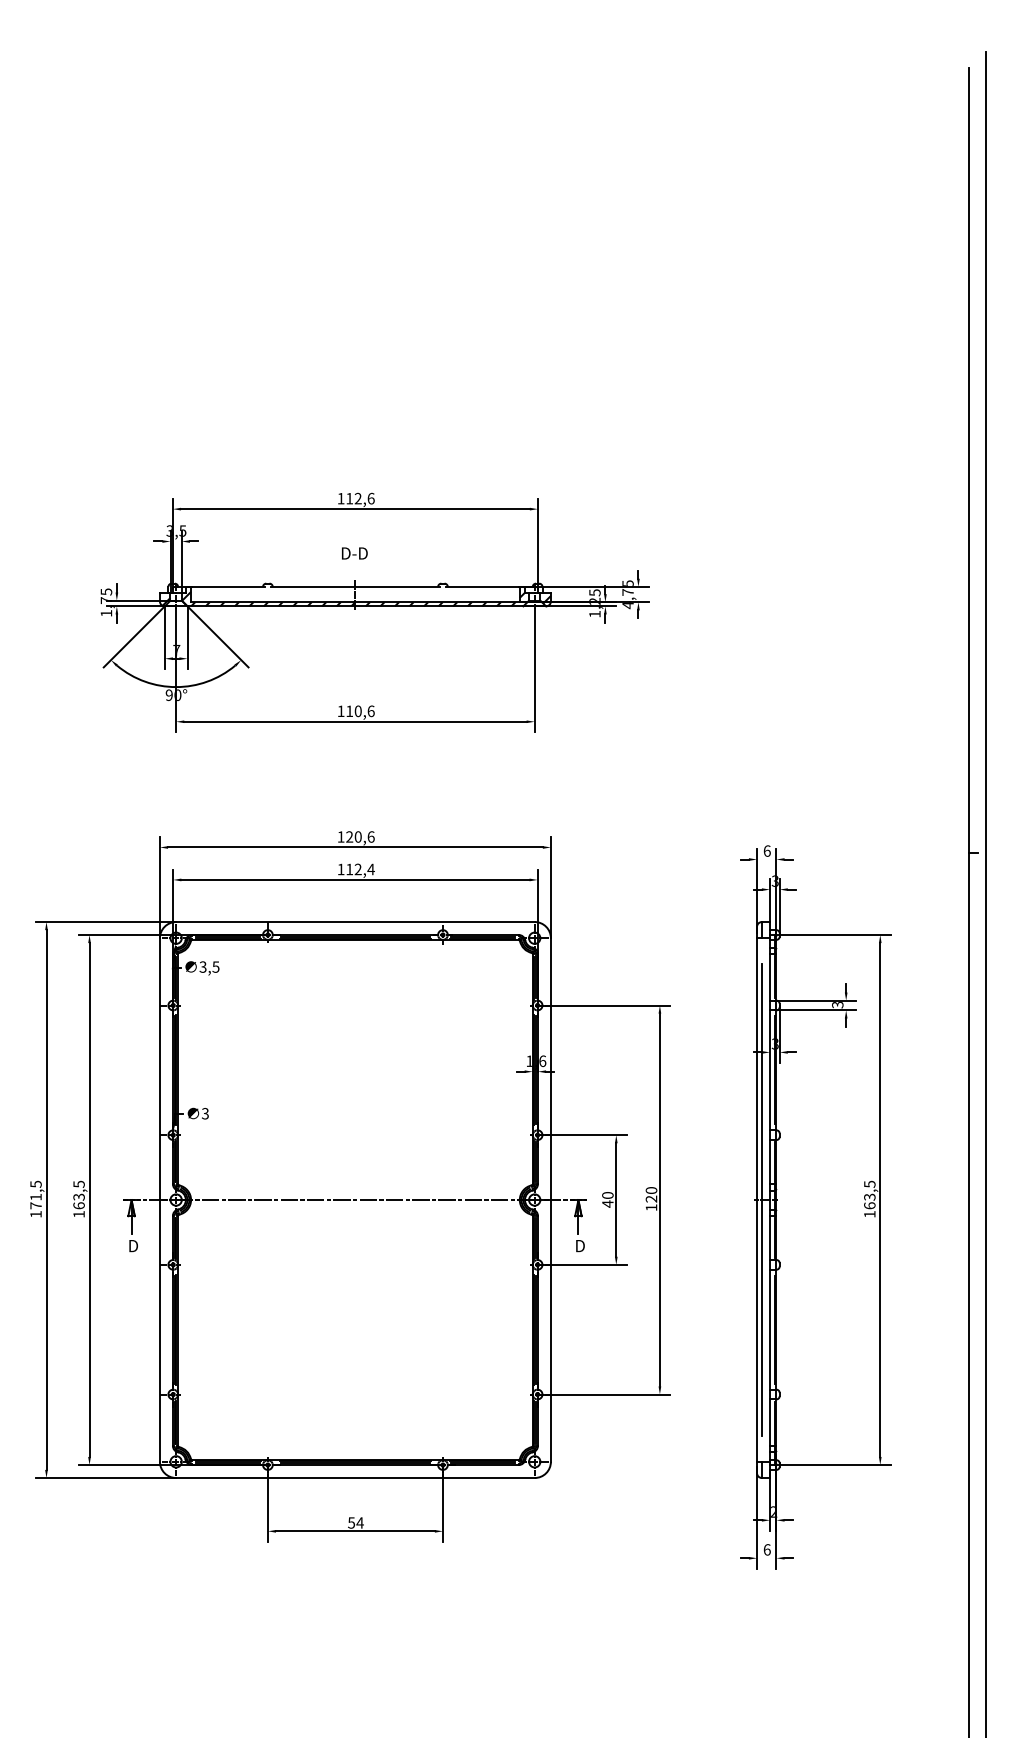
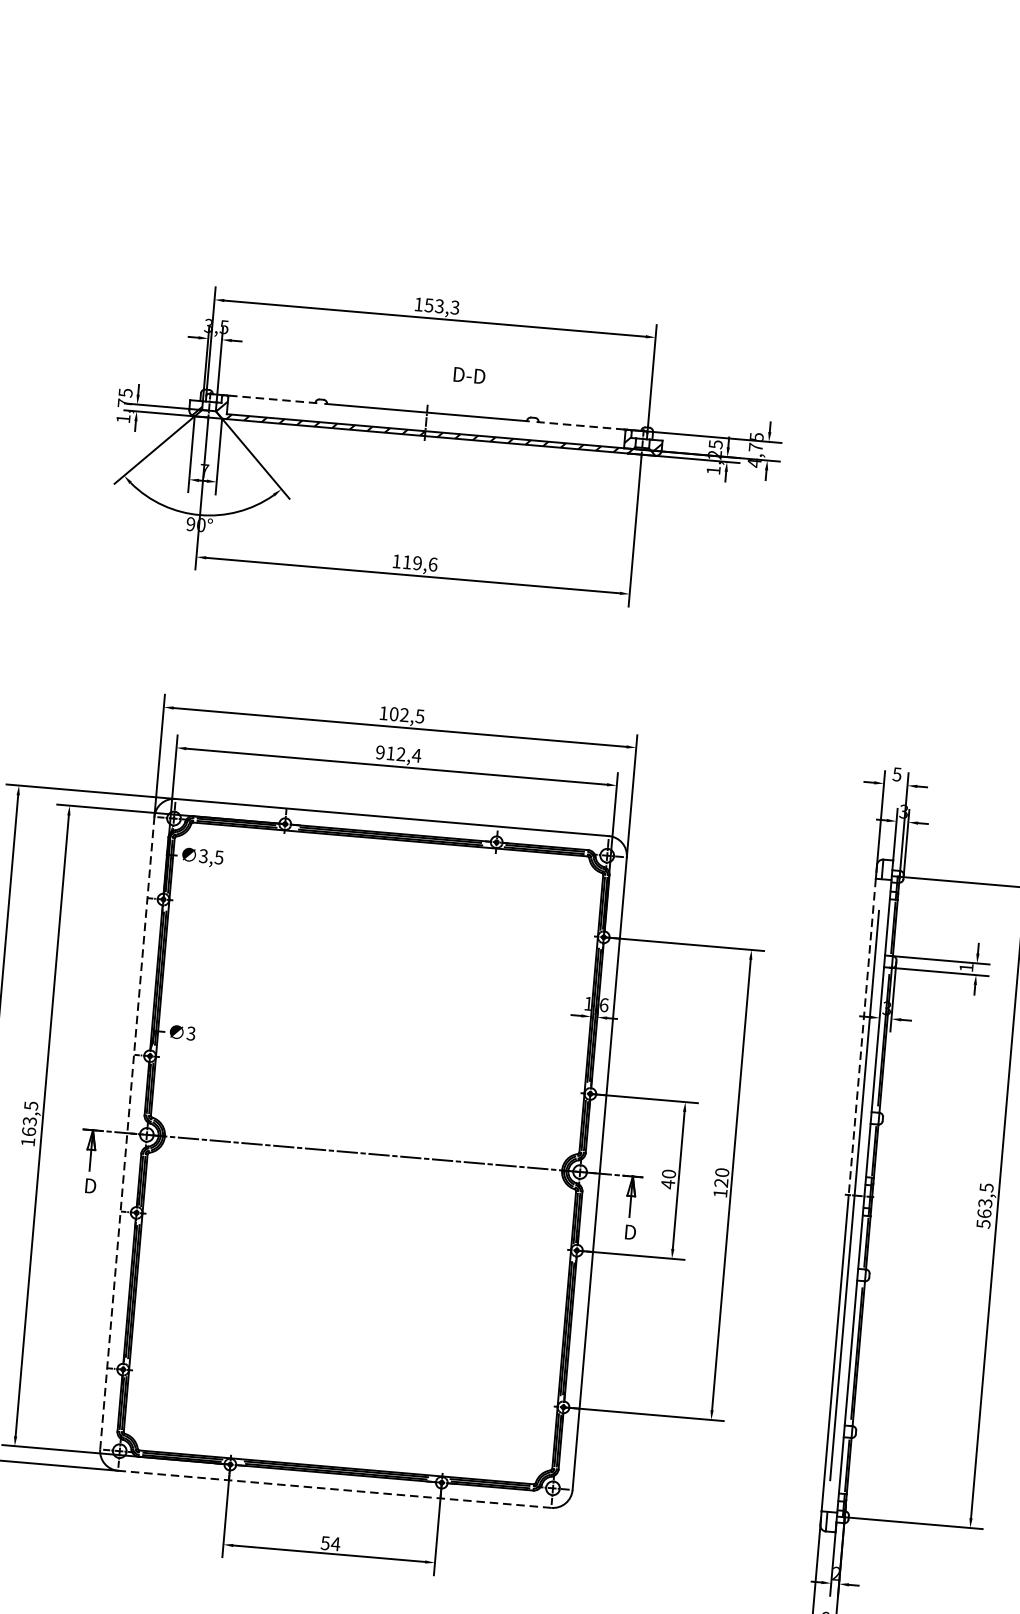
text: (360, 498) -> (442, 306), 112,6 -> 153,3
text: (354, 553) -> (469, 375), moved
line: (227, 586) -> (272, 398), solid -> dashed
line: (482, 586) -> (580, 425), solid -> dashed
text: (357, 711) -> (416, 563), 110,6 -> 119,6
text: (360, 836) -> (407, 714), 120,6 -> 102,5
text: (766, 850) -> (896, 773), 6 -> 5
text: (340, 869) -> (379, 752), 112,4 -> 912,4
text: (837, 1005) -> (966, 968), 3 -> 1
line: (757, 1069) -> (862, 1037), solid -> dashed
line: (159, 1200) -> (126, 1133), solid -> dashed
text: (869, 1214) -> (983, 1224), 163,5 -> 563,5
line: (354, 1478) -> (333, 1489), solid -> dashed

